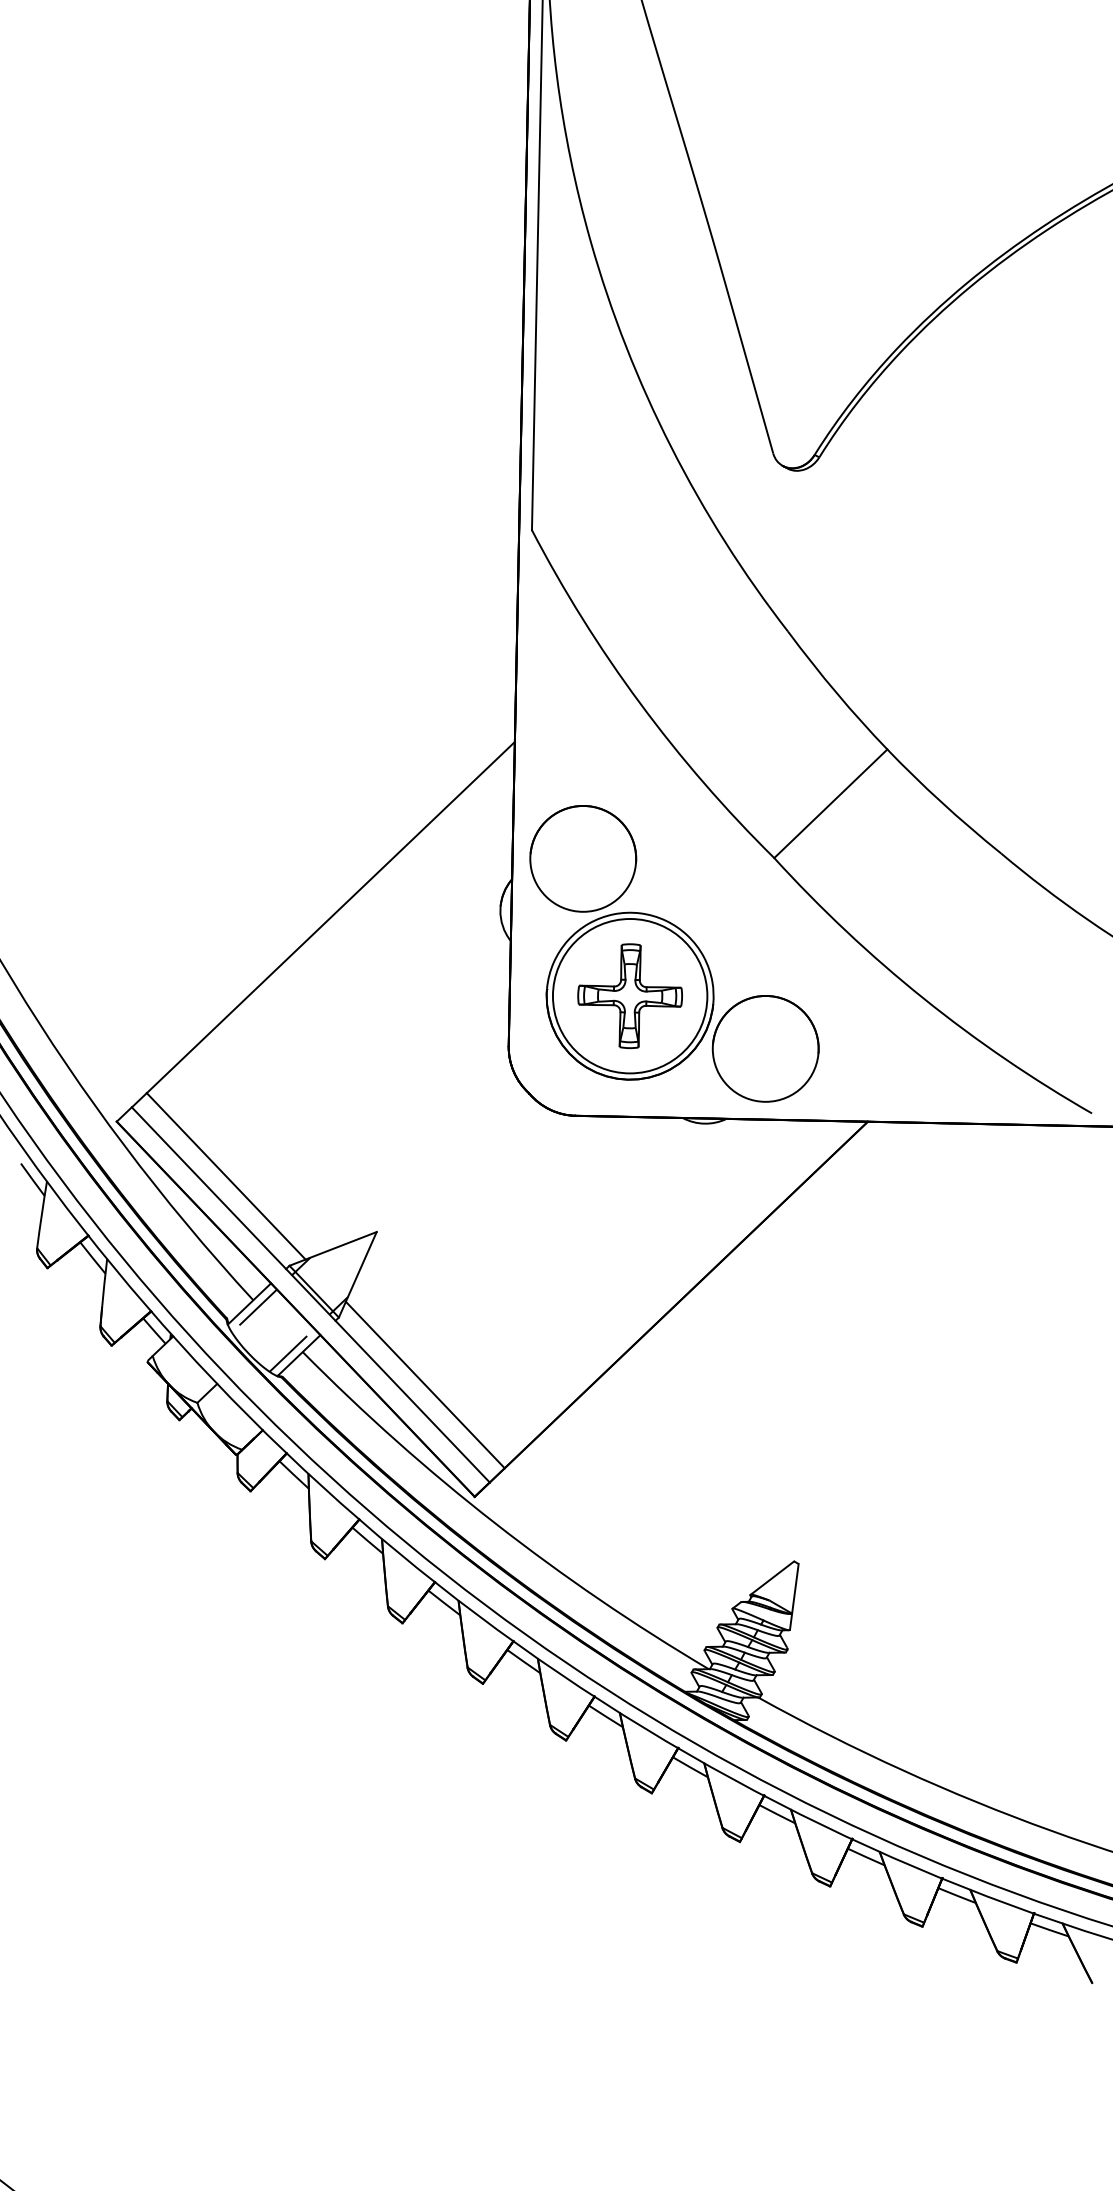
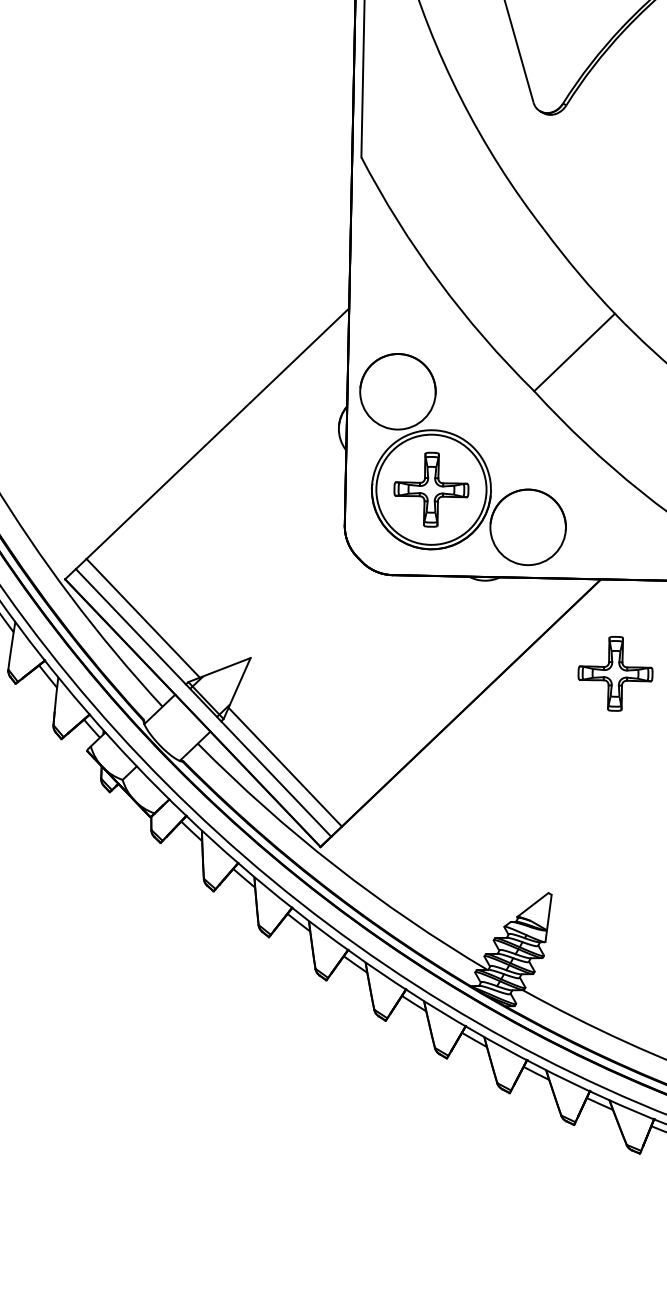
part: (887, 1254) -> (615, 674), added
line: (254, 1310) -> (163, 714), removed
line: (291, 1349) -> (189, 741), removed

